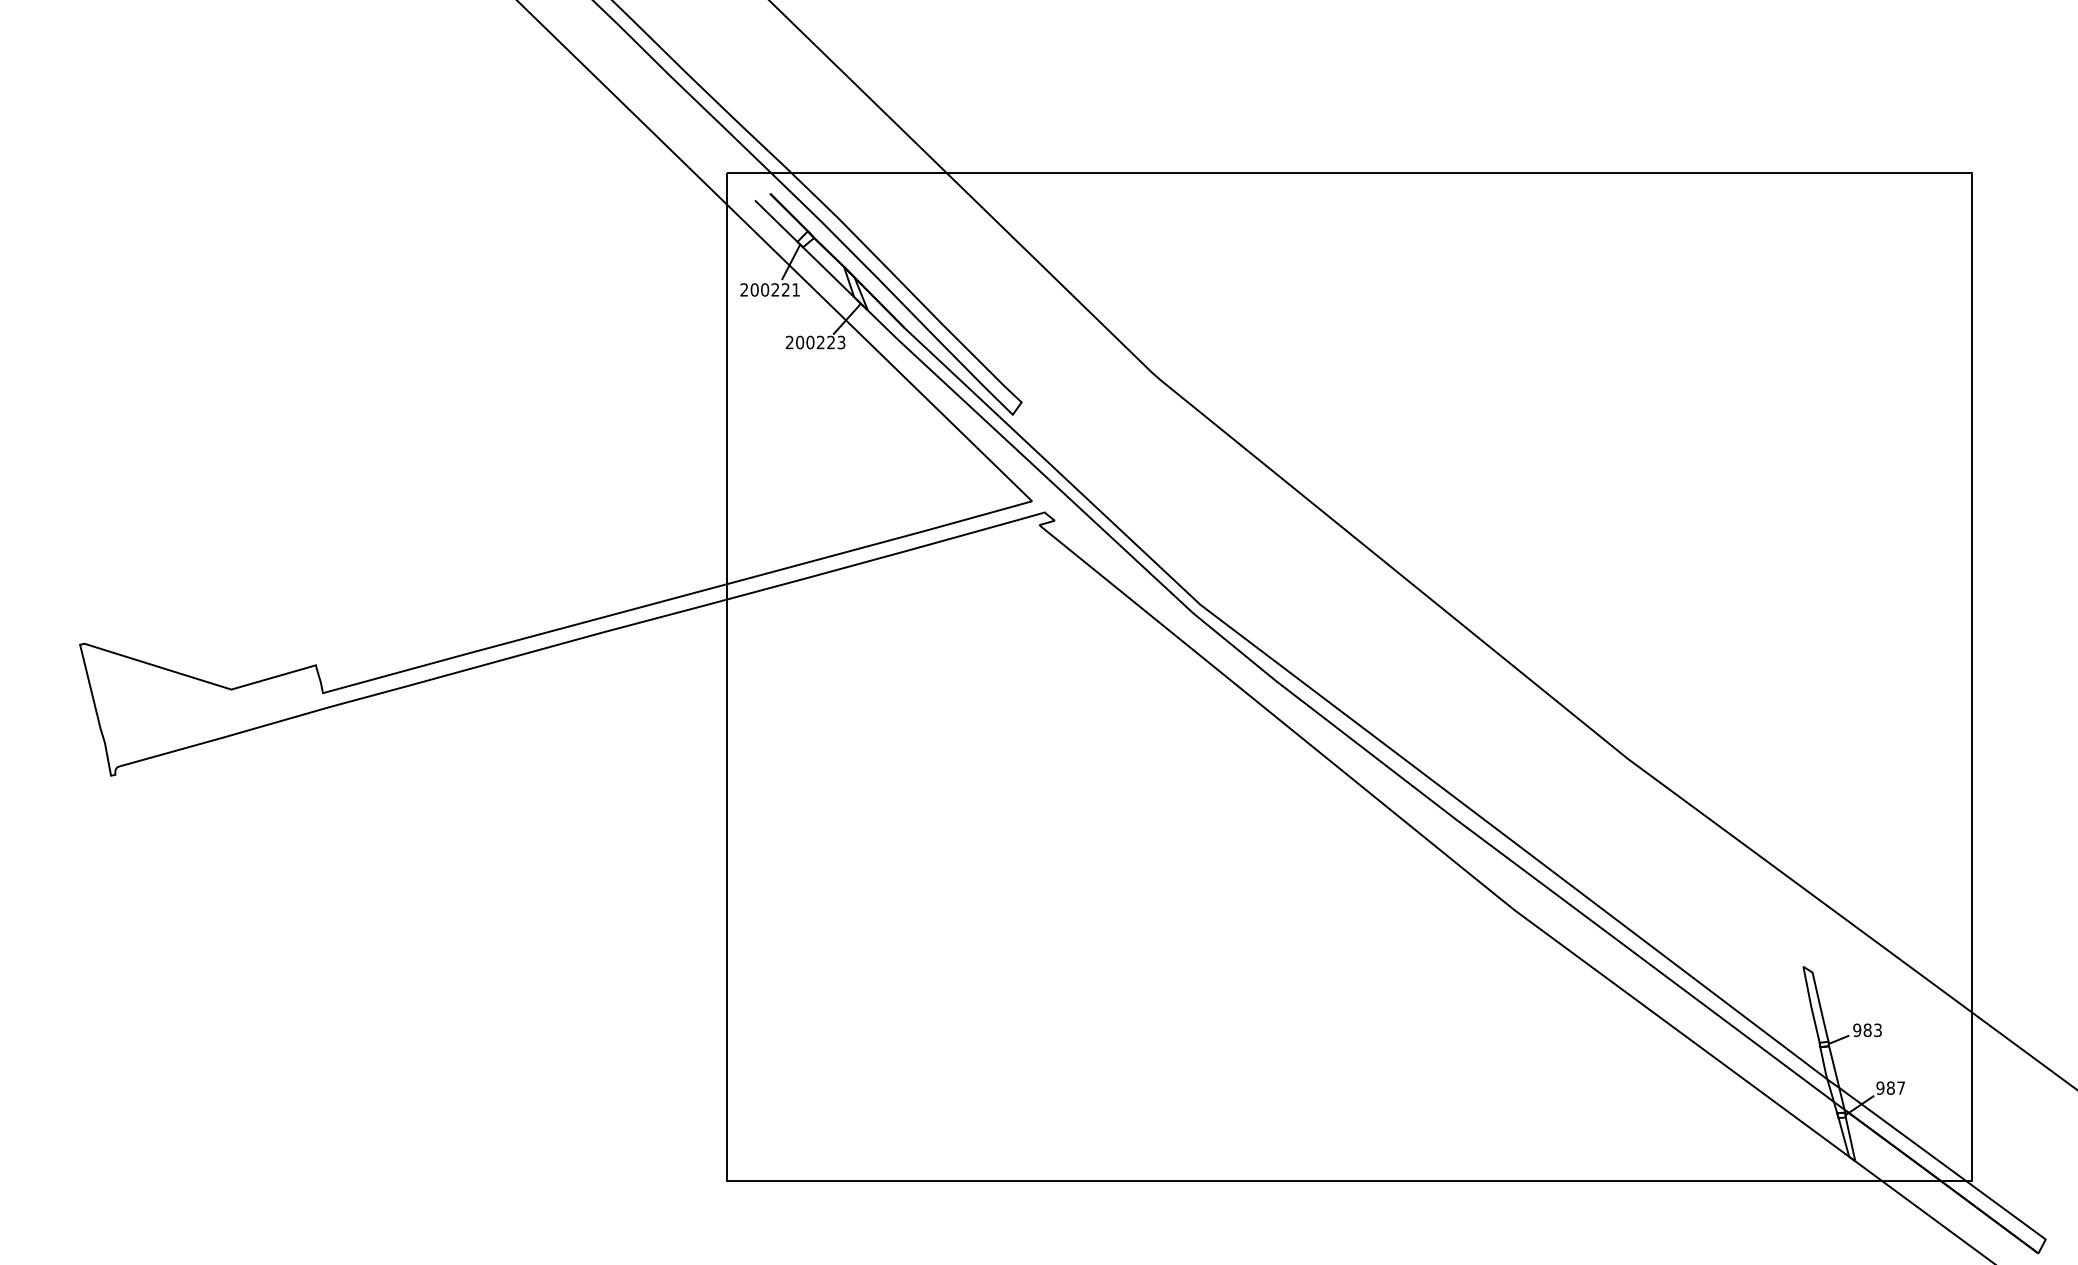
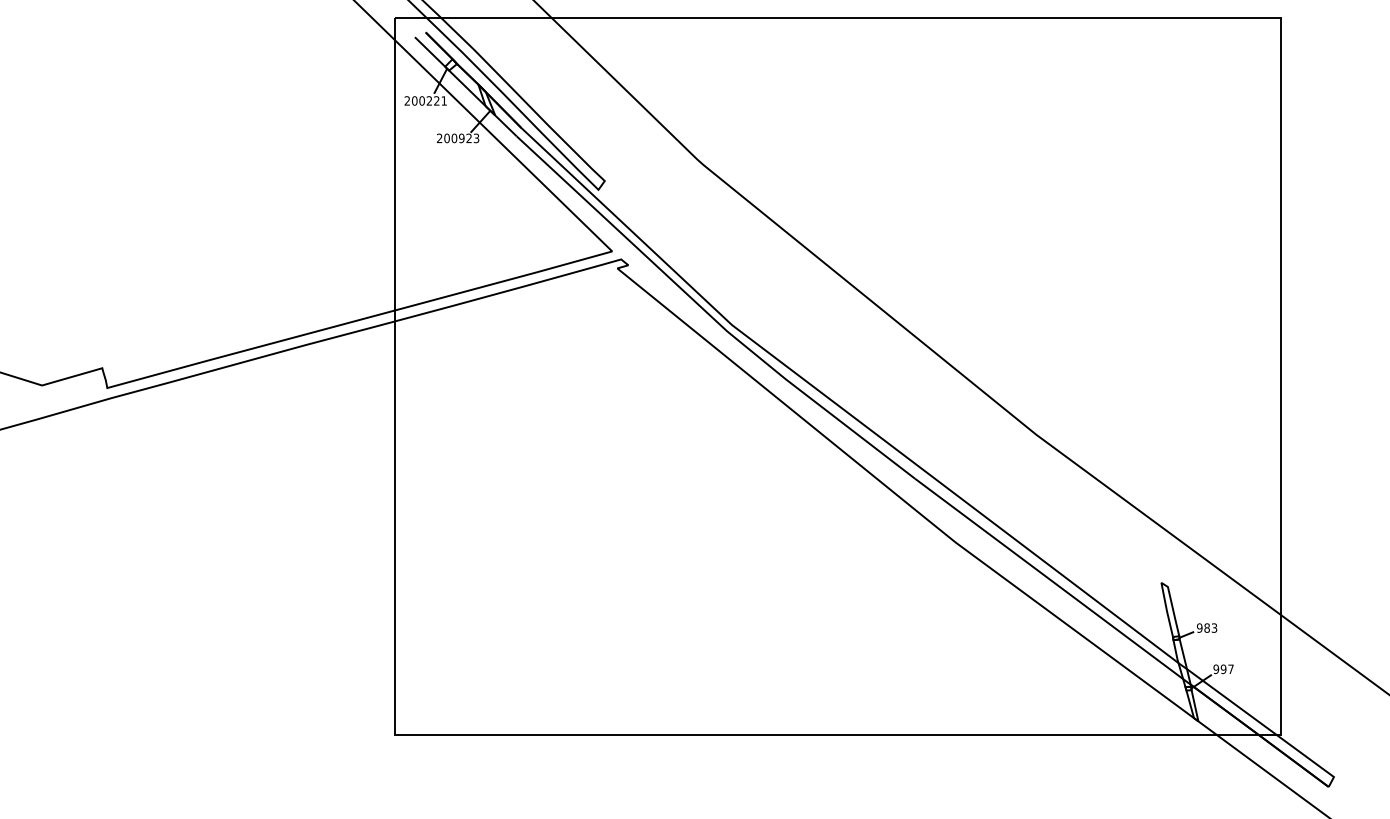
text: (820, 342) -> (461, 138), 200223 -> 200923
text: (1890, 1087) -> (1223, 668), 987 -> 997

